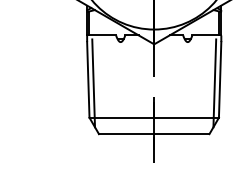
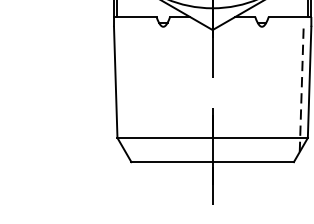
line: (93, 83) -> (123, 87), removed
line: (214, 83) -> (301, 87), solid -> dashed

